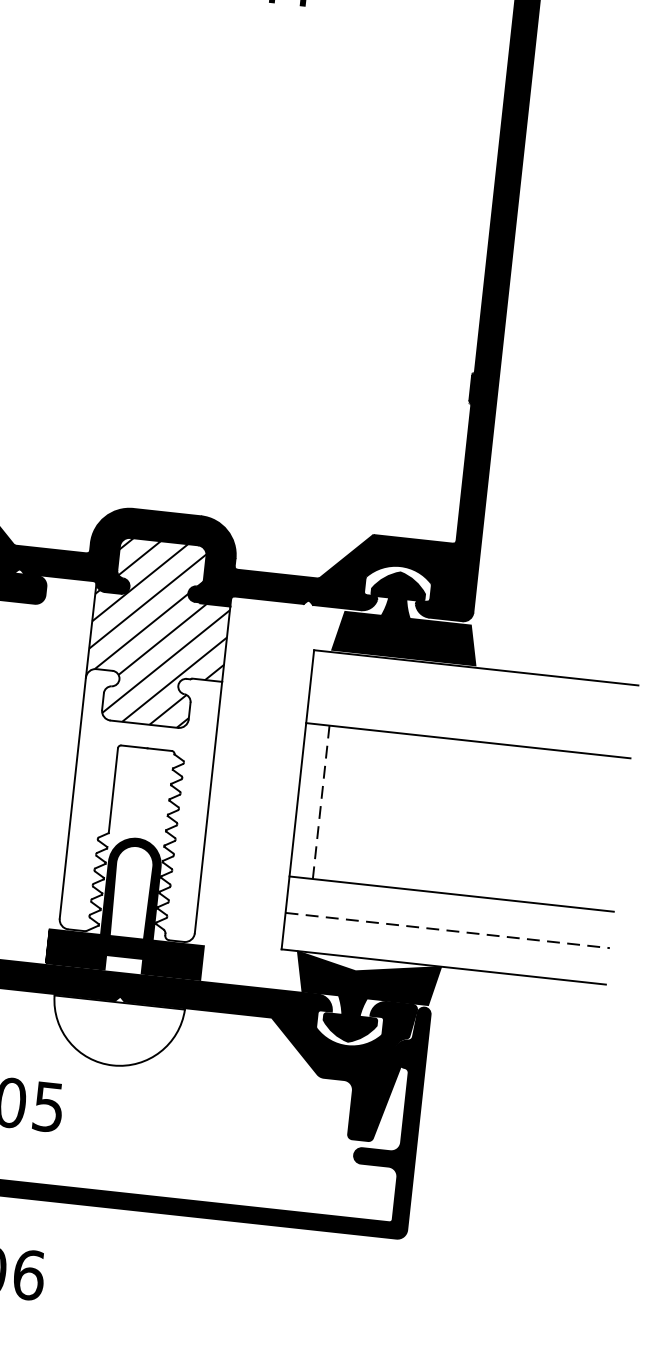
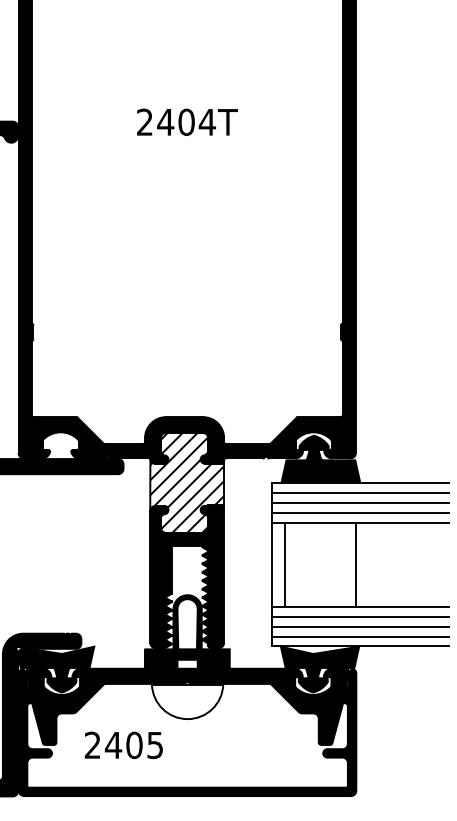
line: (474, 685) -> (360, 492), added
line: (472, 703) -> (360, 502), added
line: (470, 721) -> (360, 512), added
line: (320, 801) -> (284, 564), dashed -> solid
fill: (141, 804) -> (187, 576), added
line: (452, 816) -> (356, 564), added
line: (449, 912) -> (360, 616), added
line: (447, 930) -> (360, 626), dashed -> solid
line: (445, 948) -> (360, 636), added

